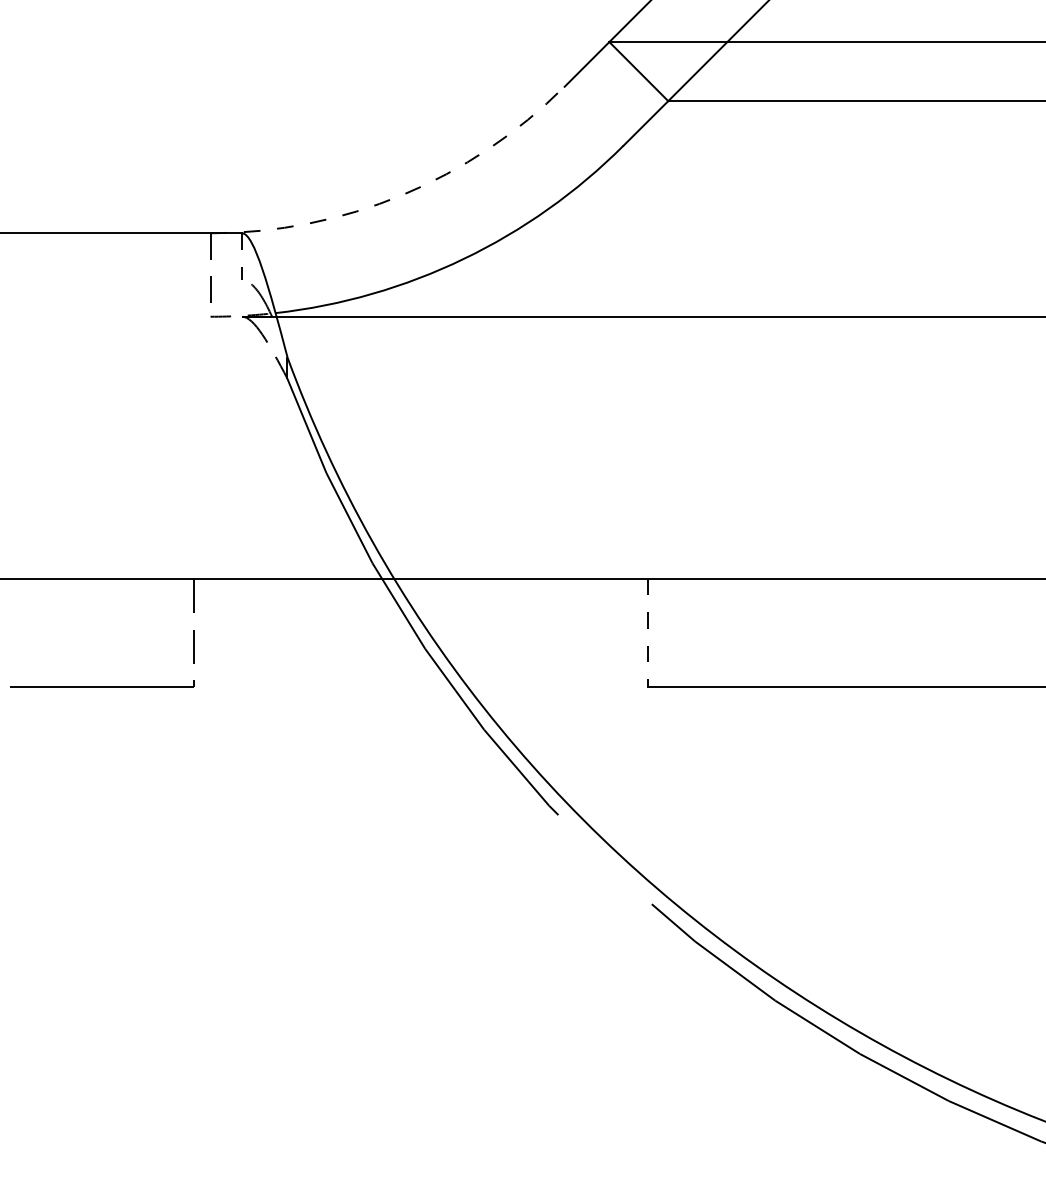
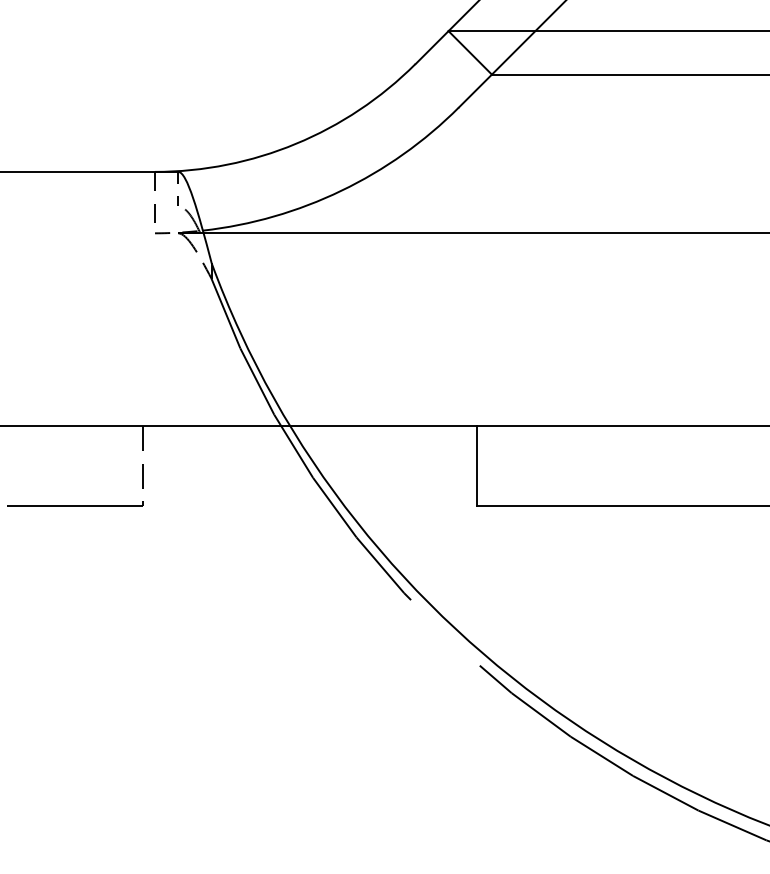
arc: (402, 195) -> (296, 144), dashed -> solid
line: (647, 633) -> (476, 466), dashed -> solid

